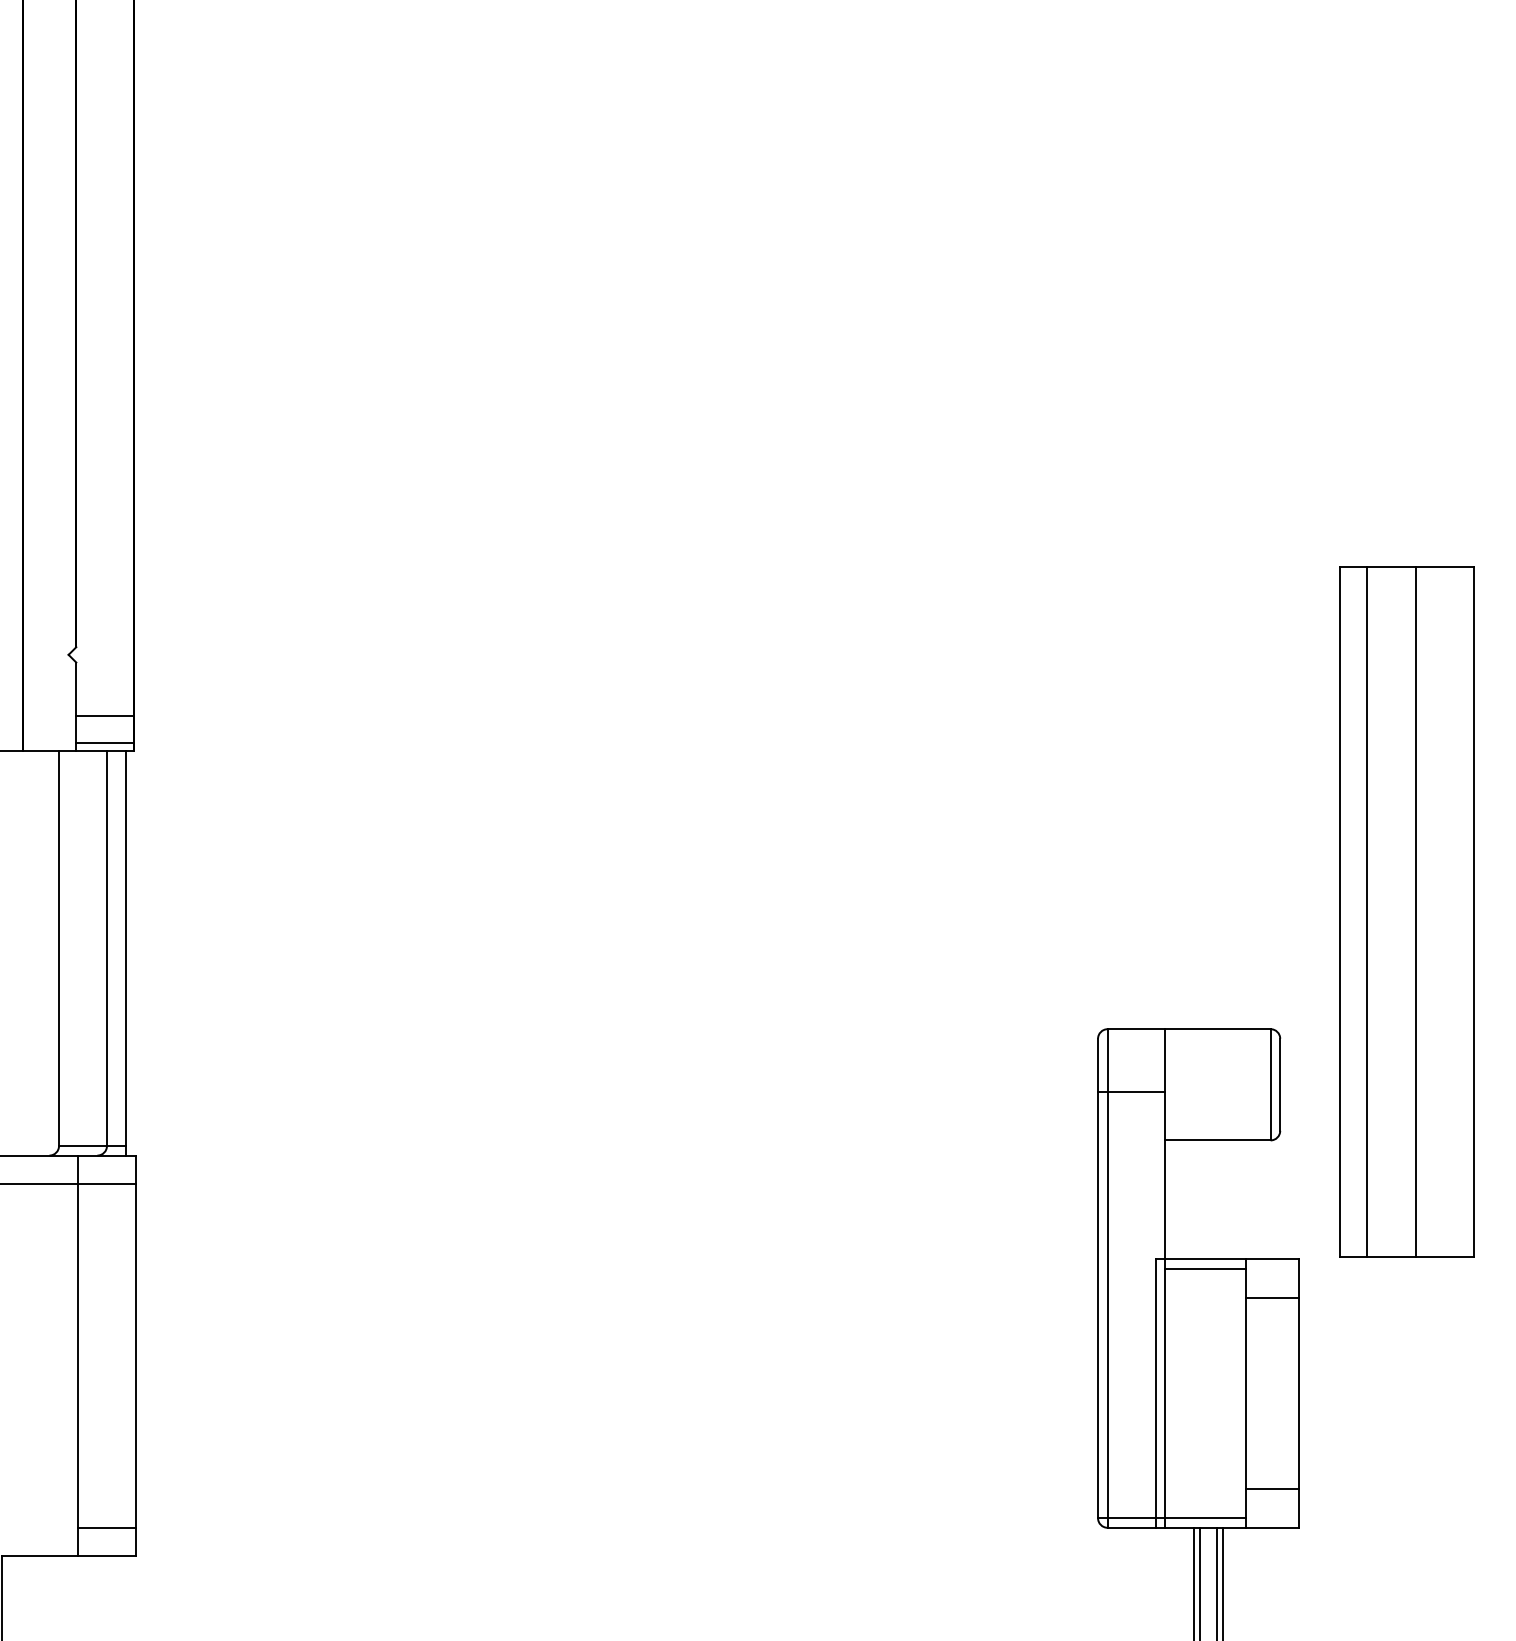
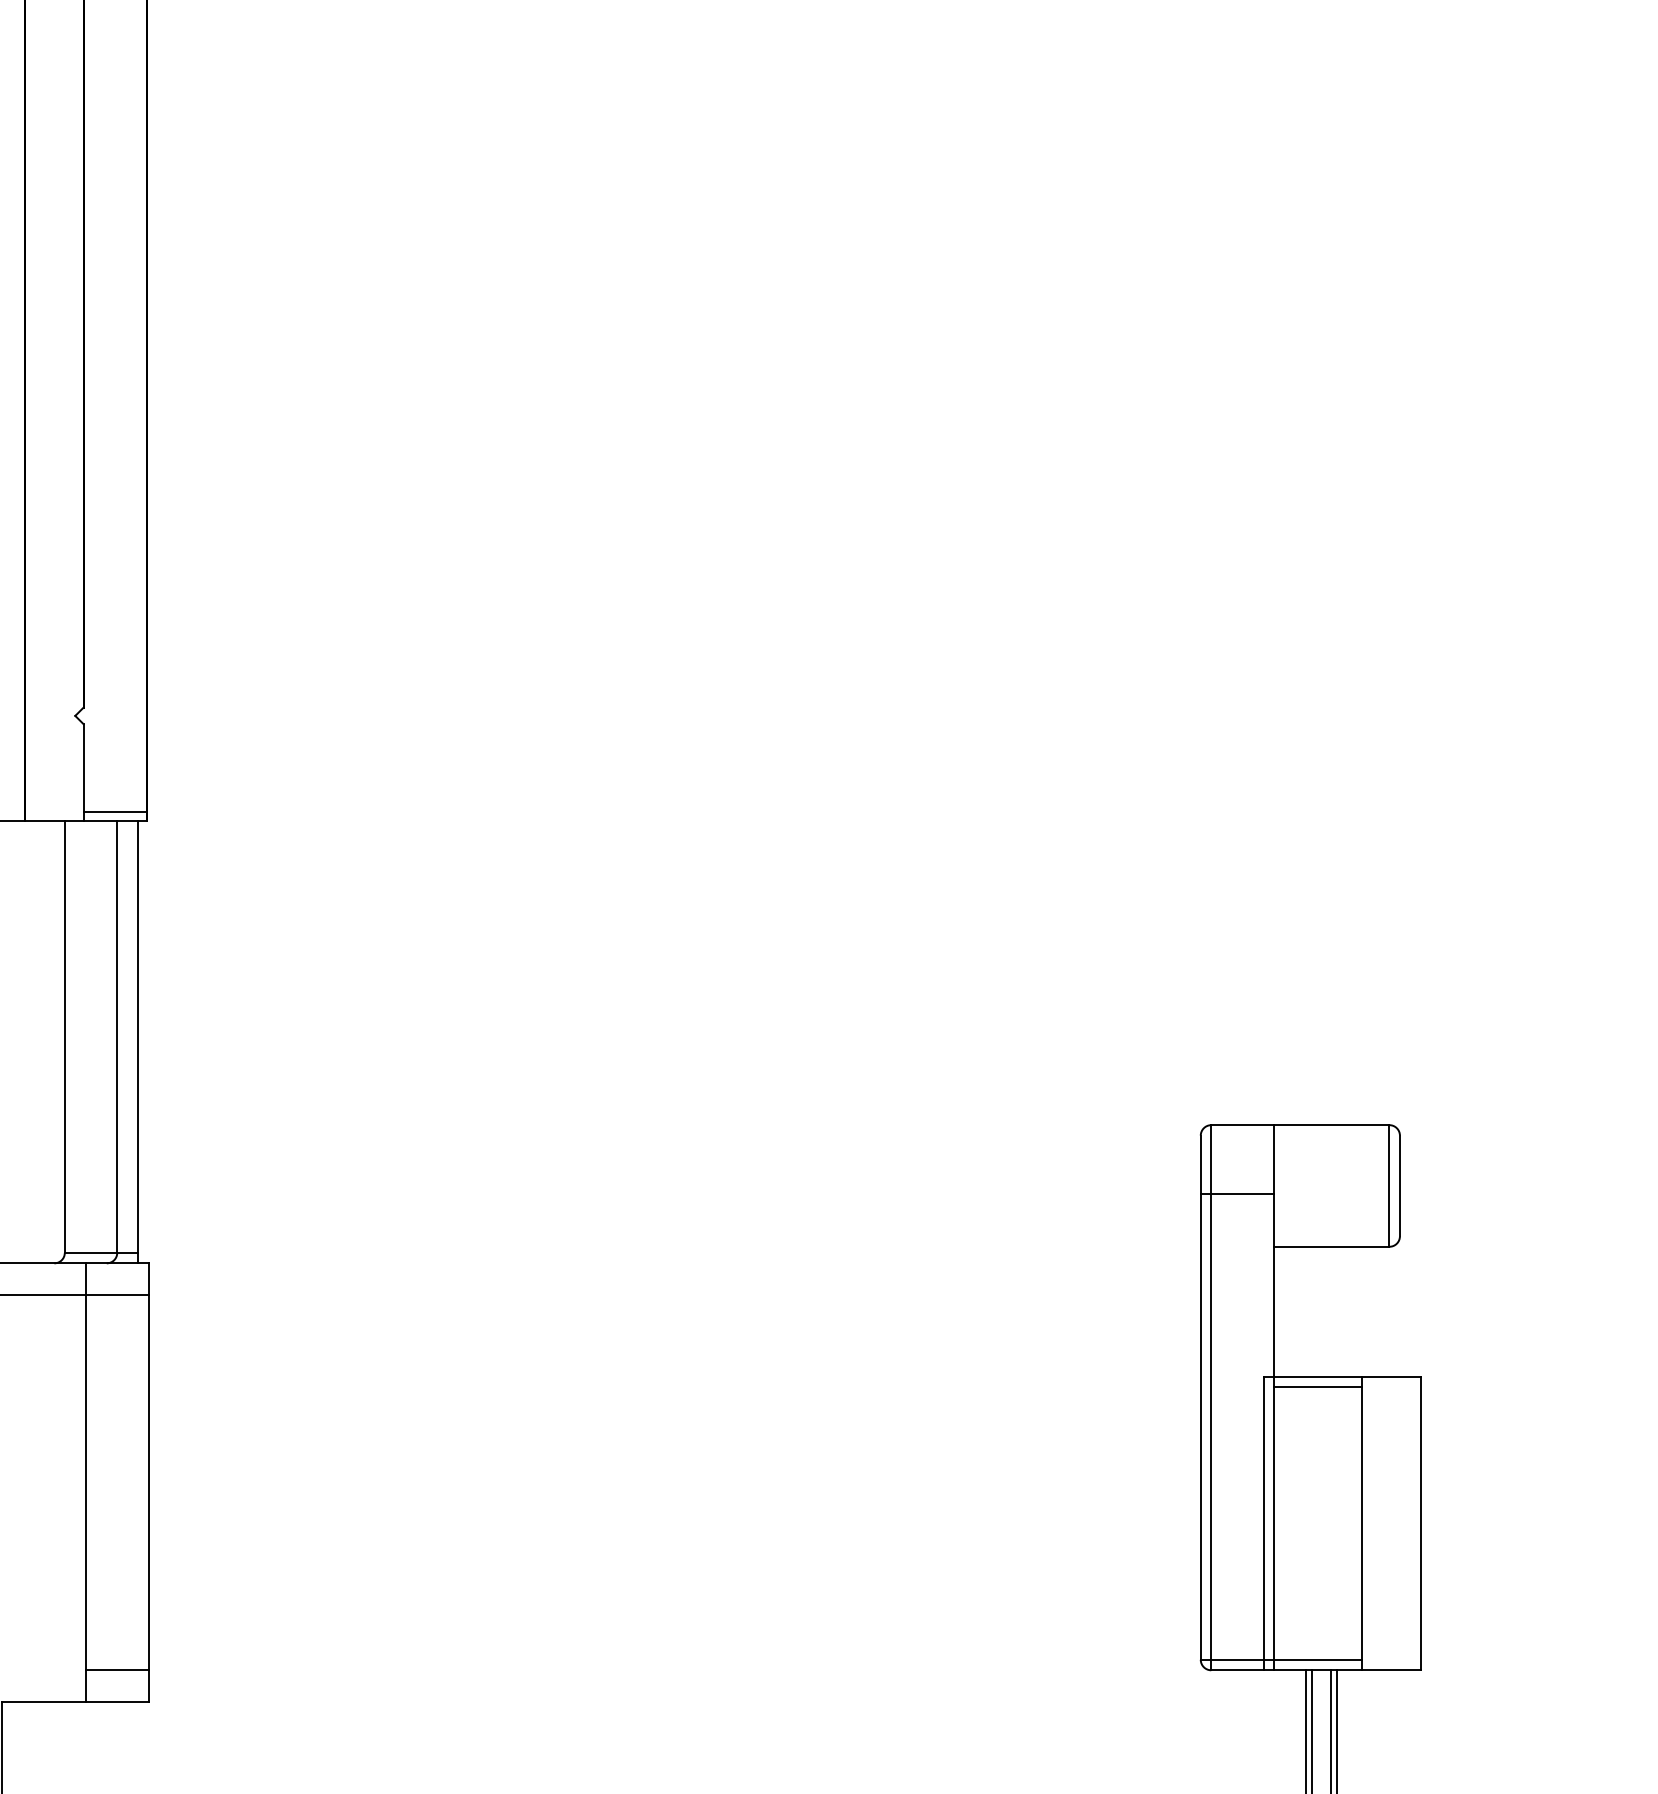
line: (104, 715) -> (114, 782), removed
part: (1406, 911) -> (1538, 996), removed
line: (1272, 1297) -> (1391, 1418), removed
line: (1272, 1489) -> (1391, 1628), removed

